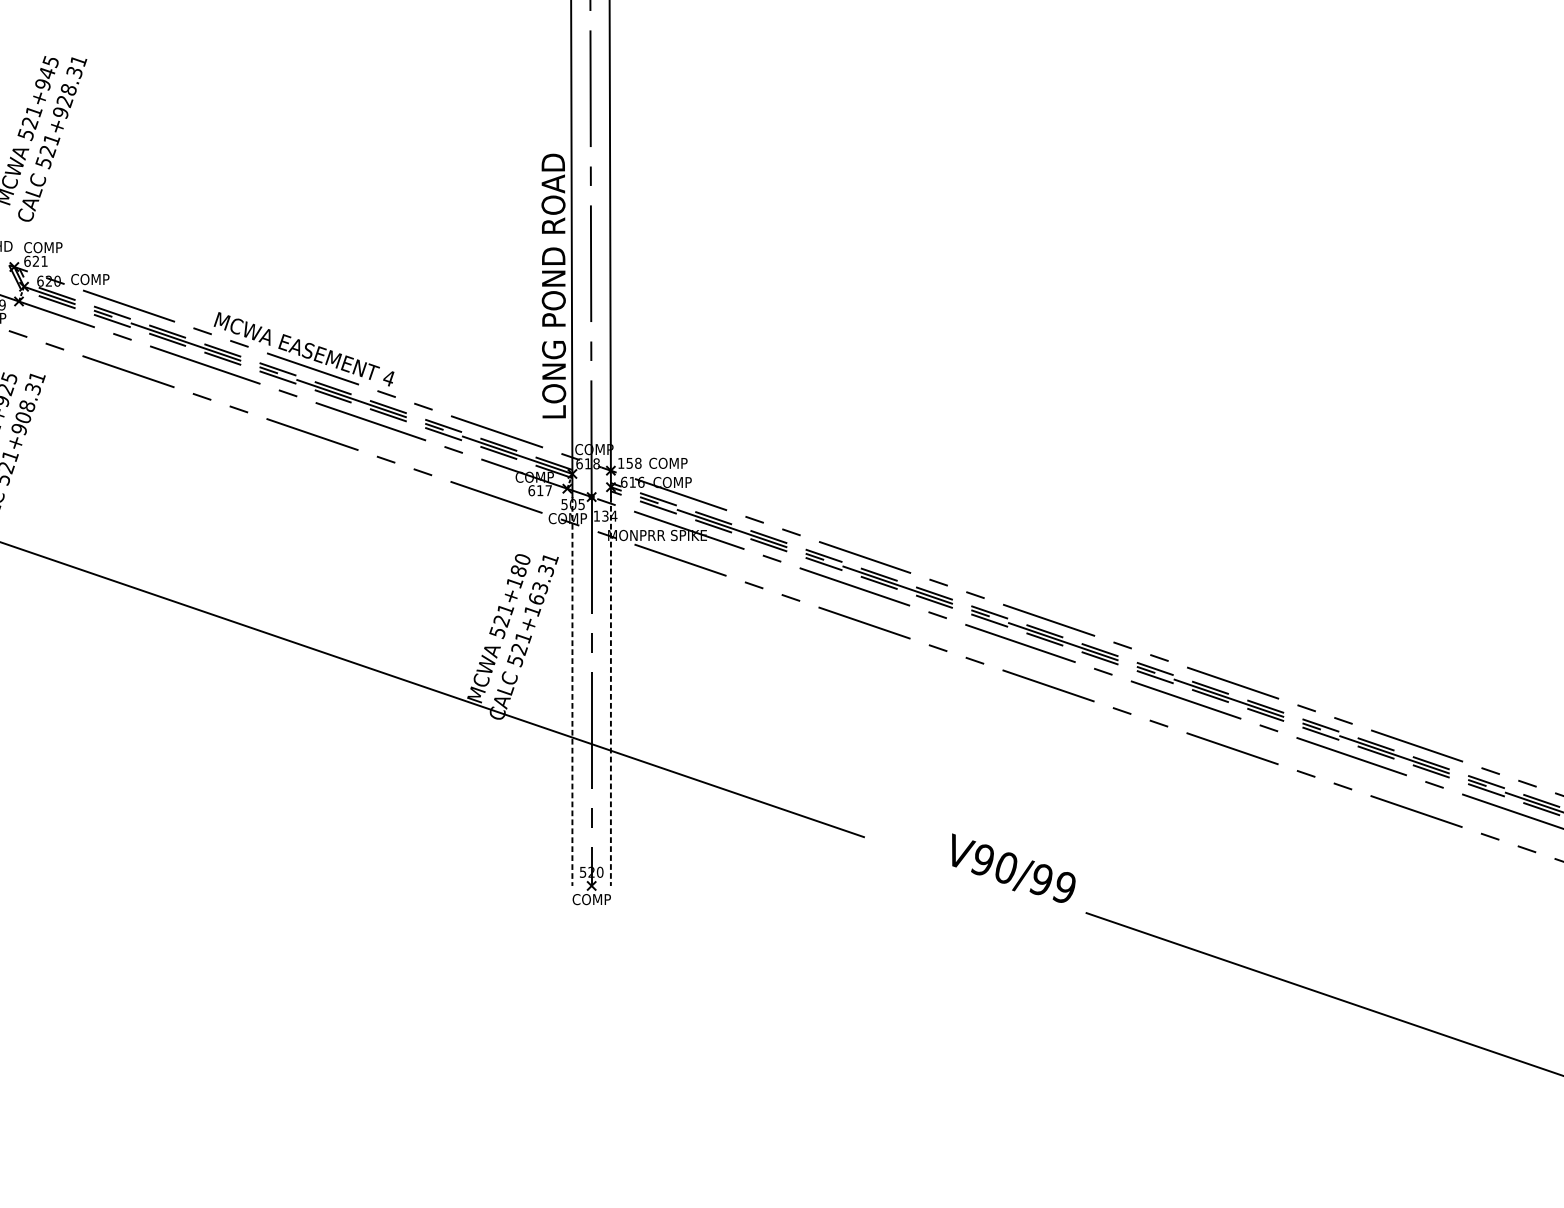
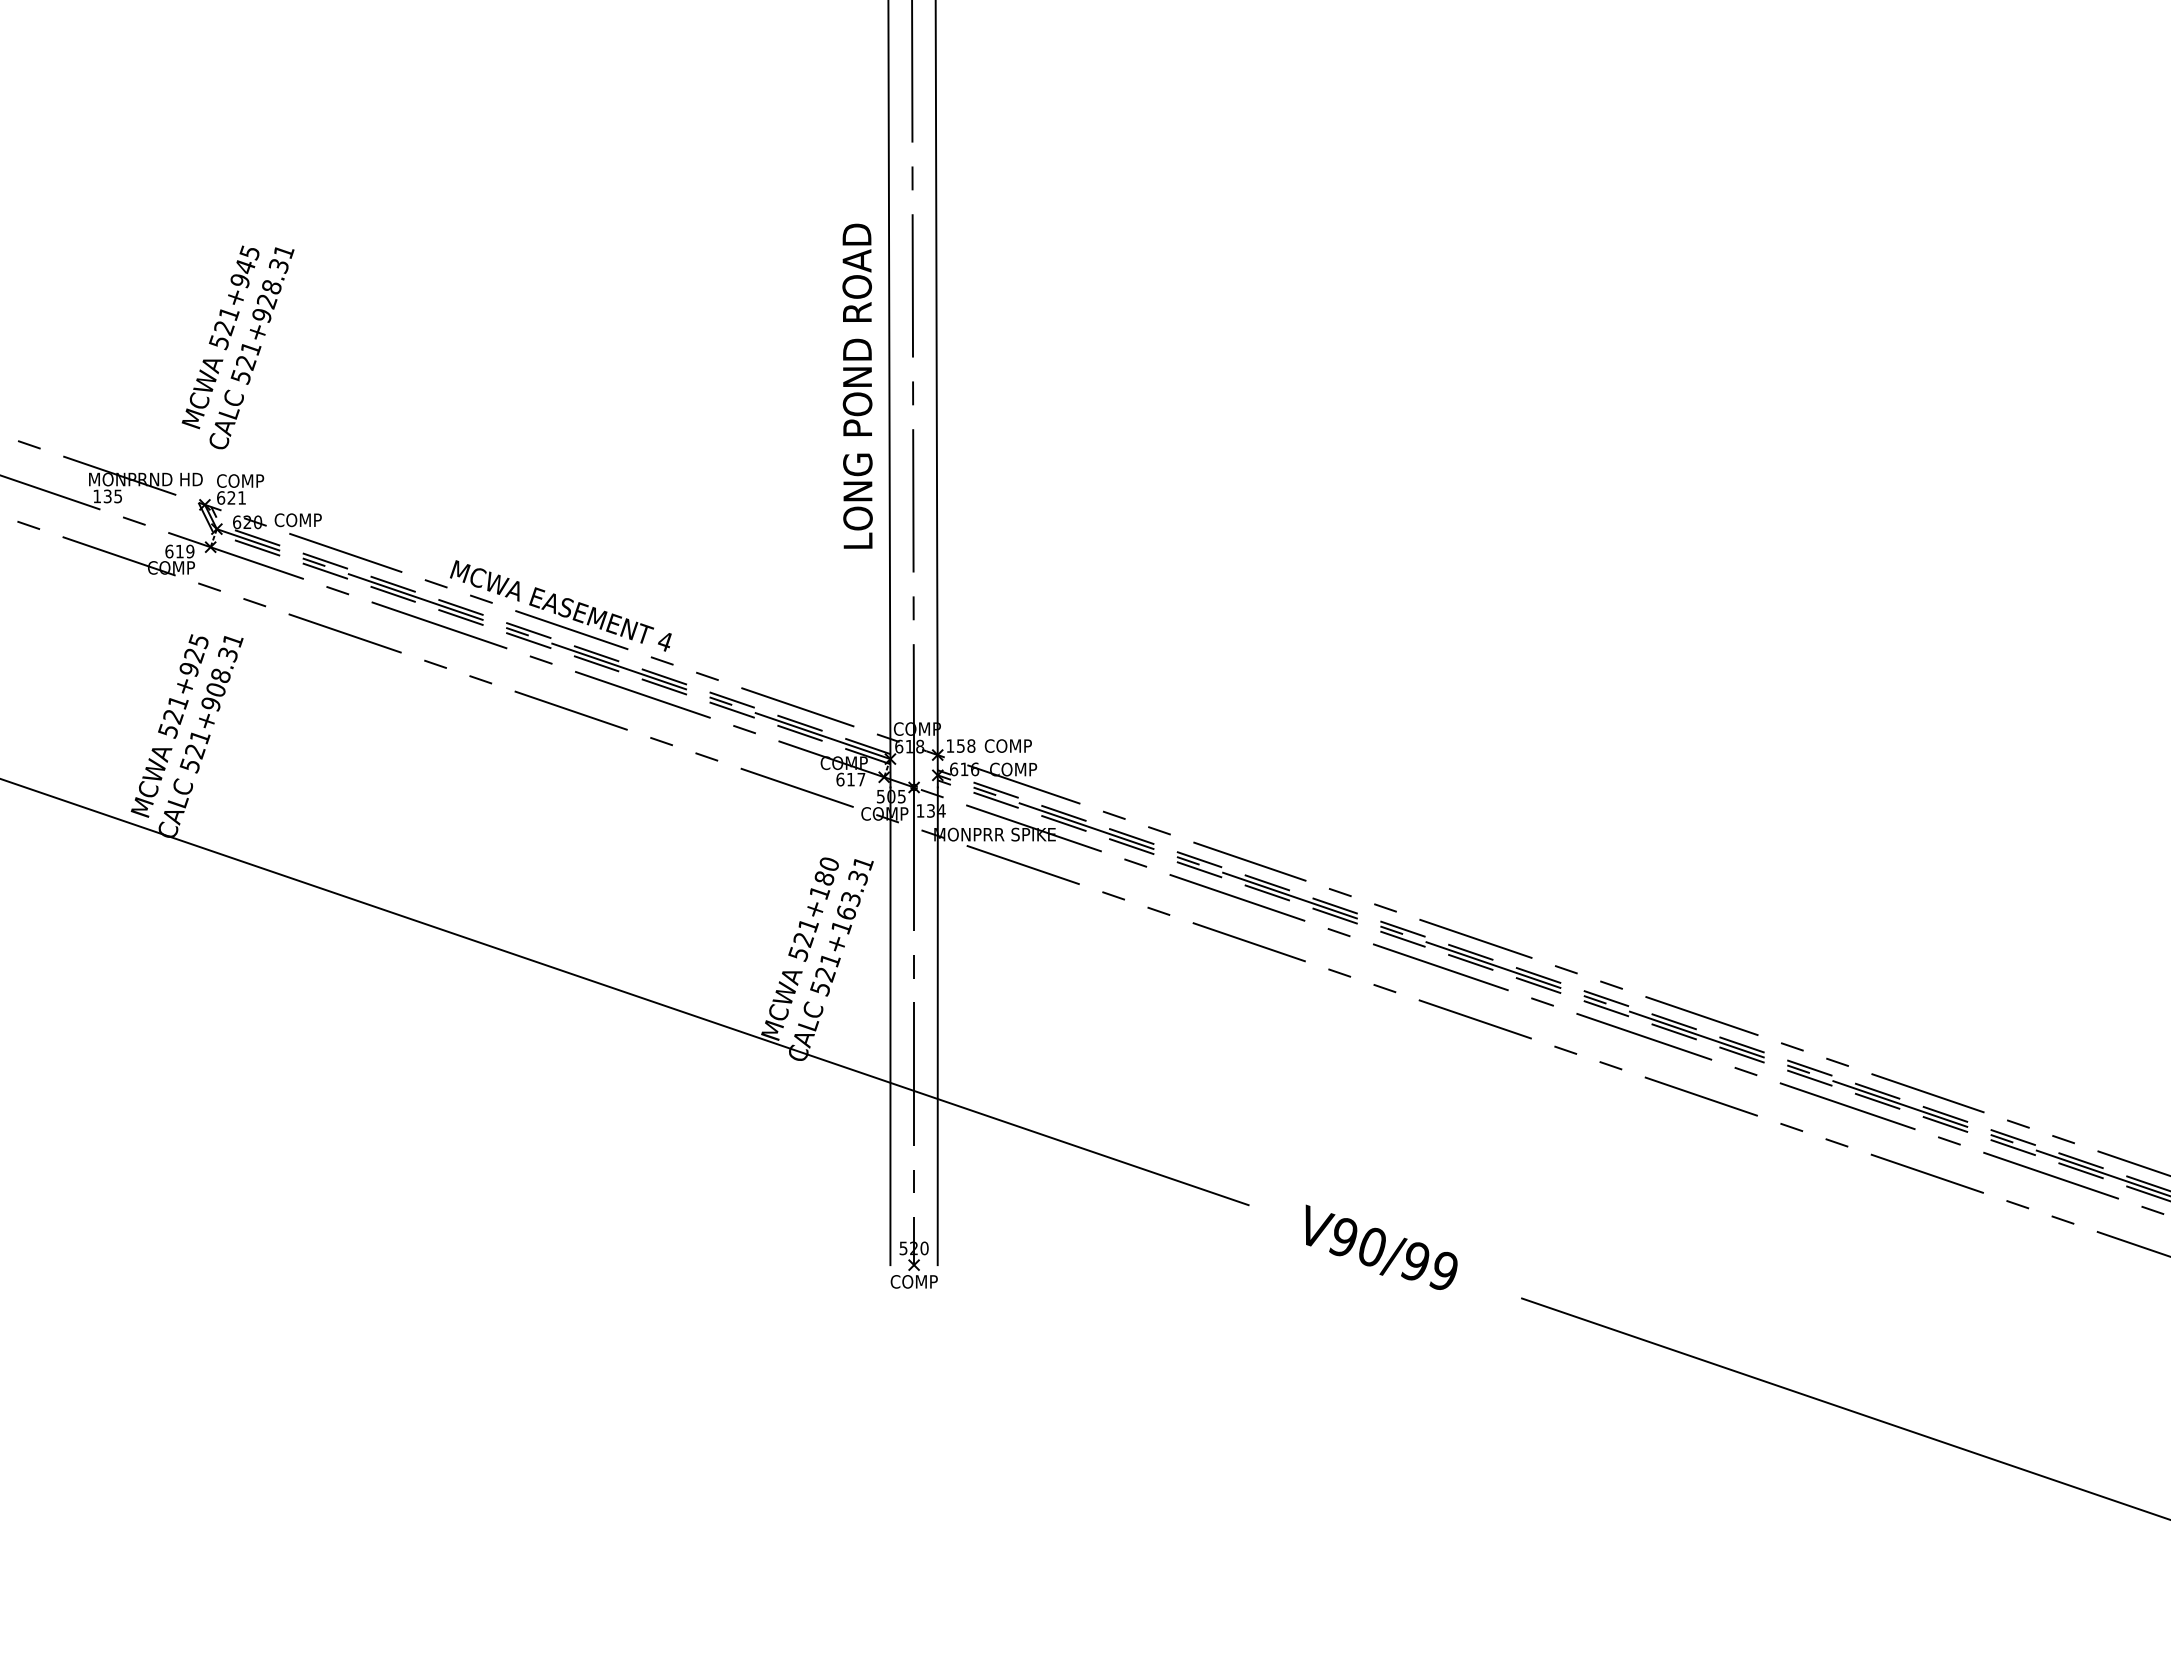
text: (553, 285) -> (857, 385), moved
line: (572, 691) -> (890, 1026), dashed -> solid
line: (610, 691) -> (937, 1026), dashed -> solid
text: (1013, 867) -> (1381, 1246), moved

